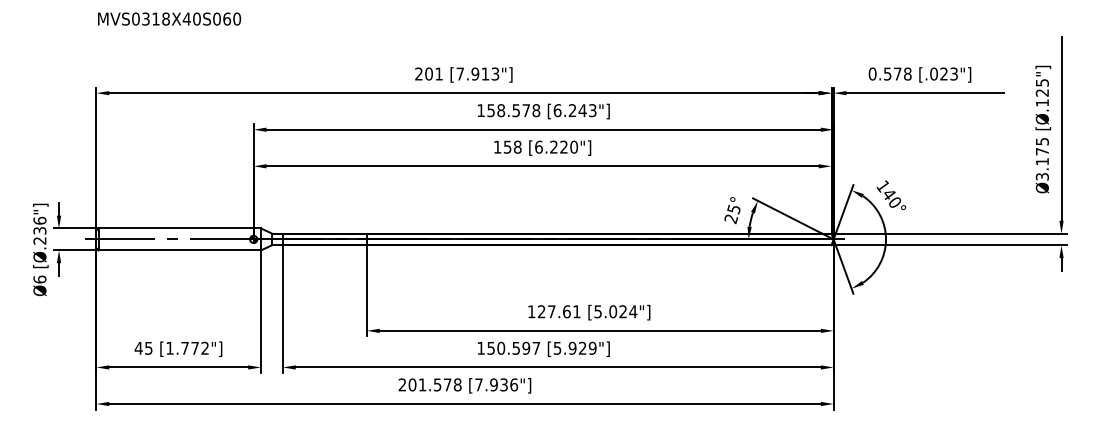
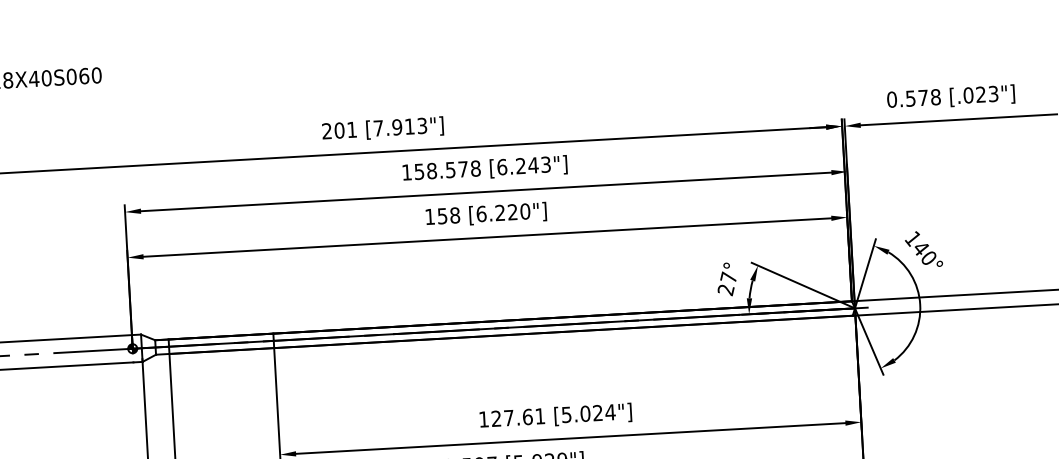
text: (733, 209) -> (728, 278), 25° -> 27°

